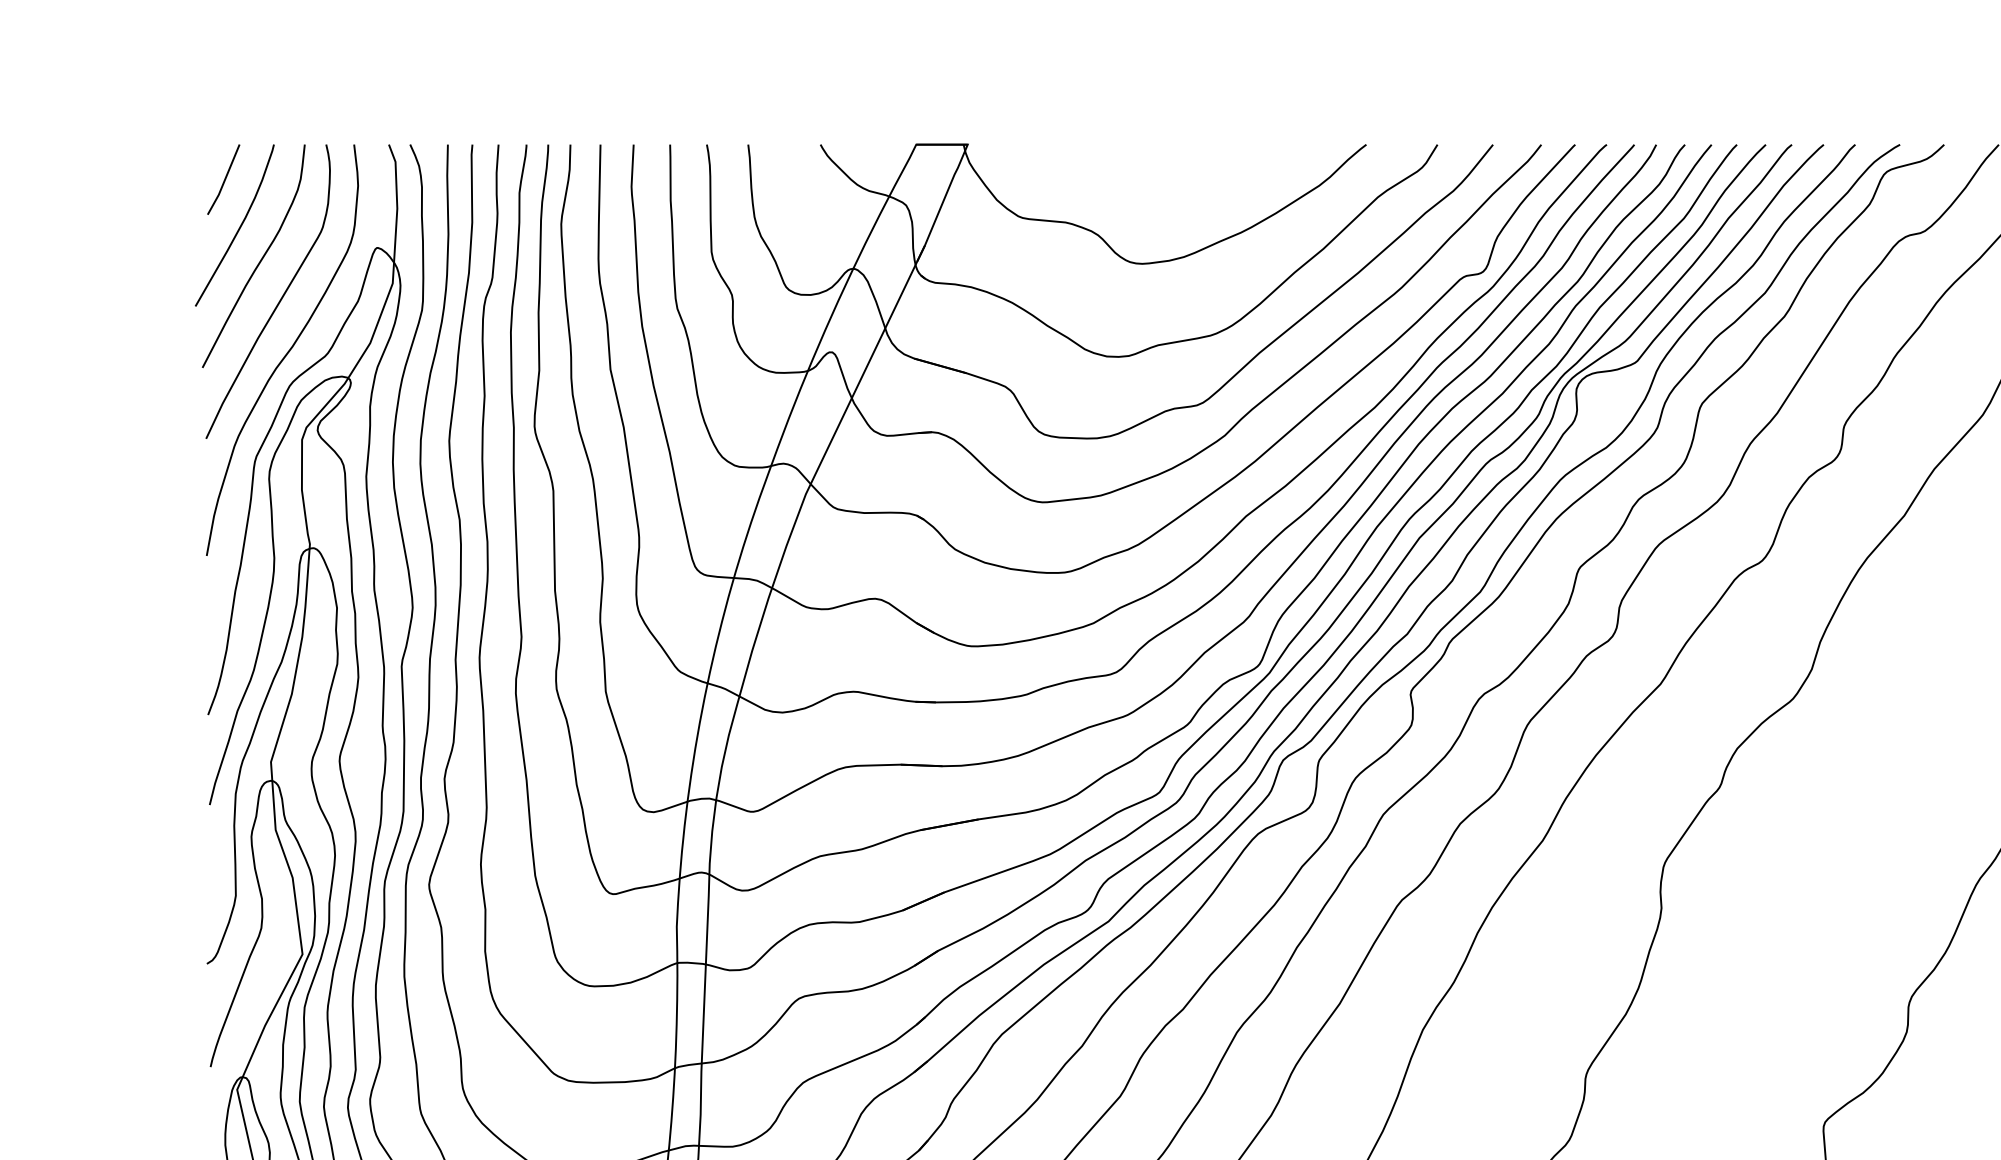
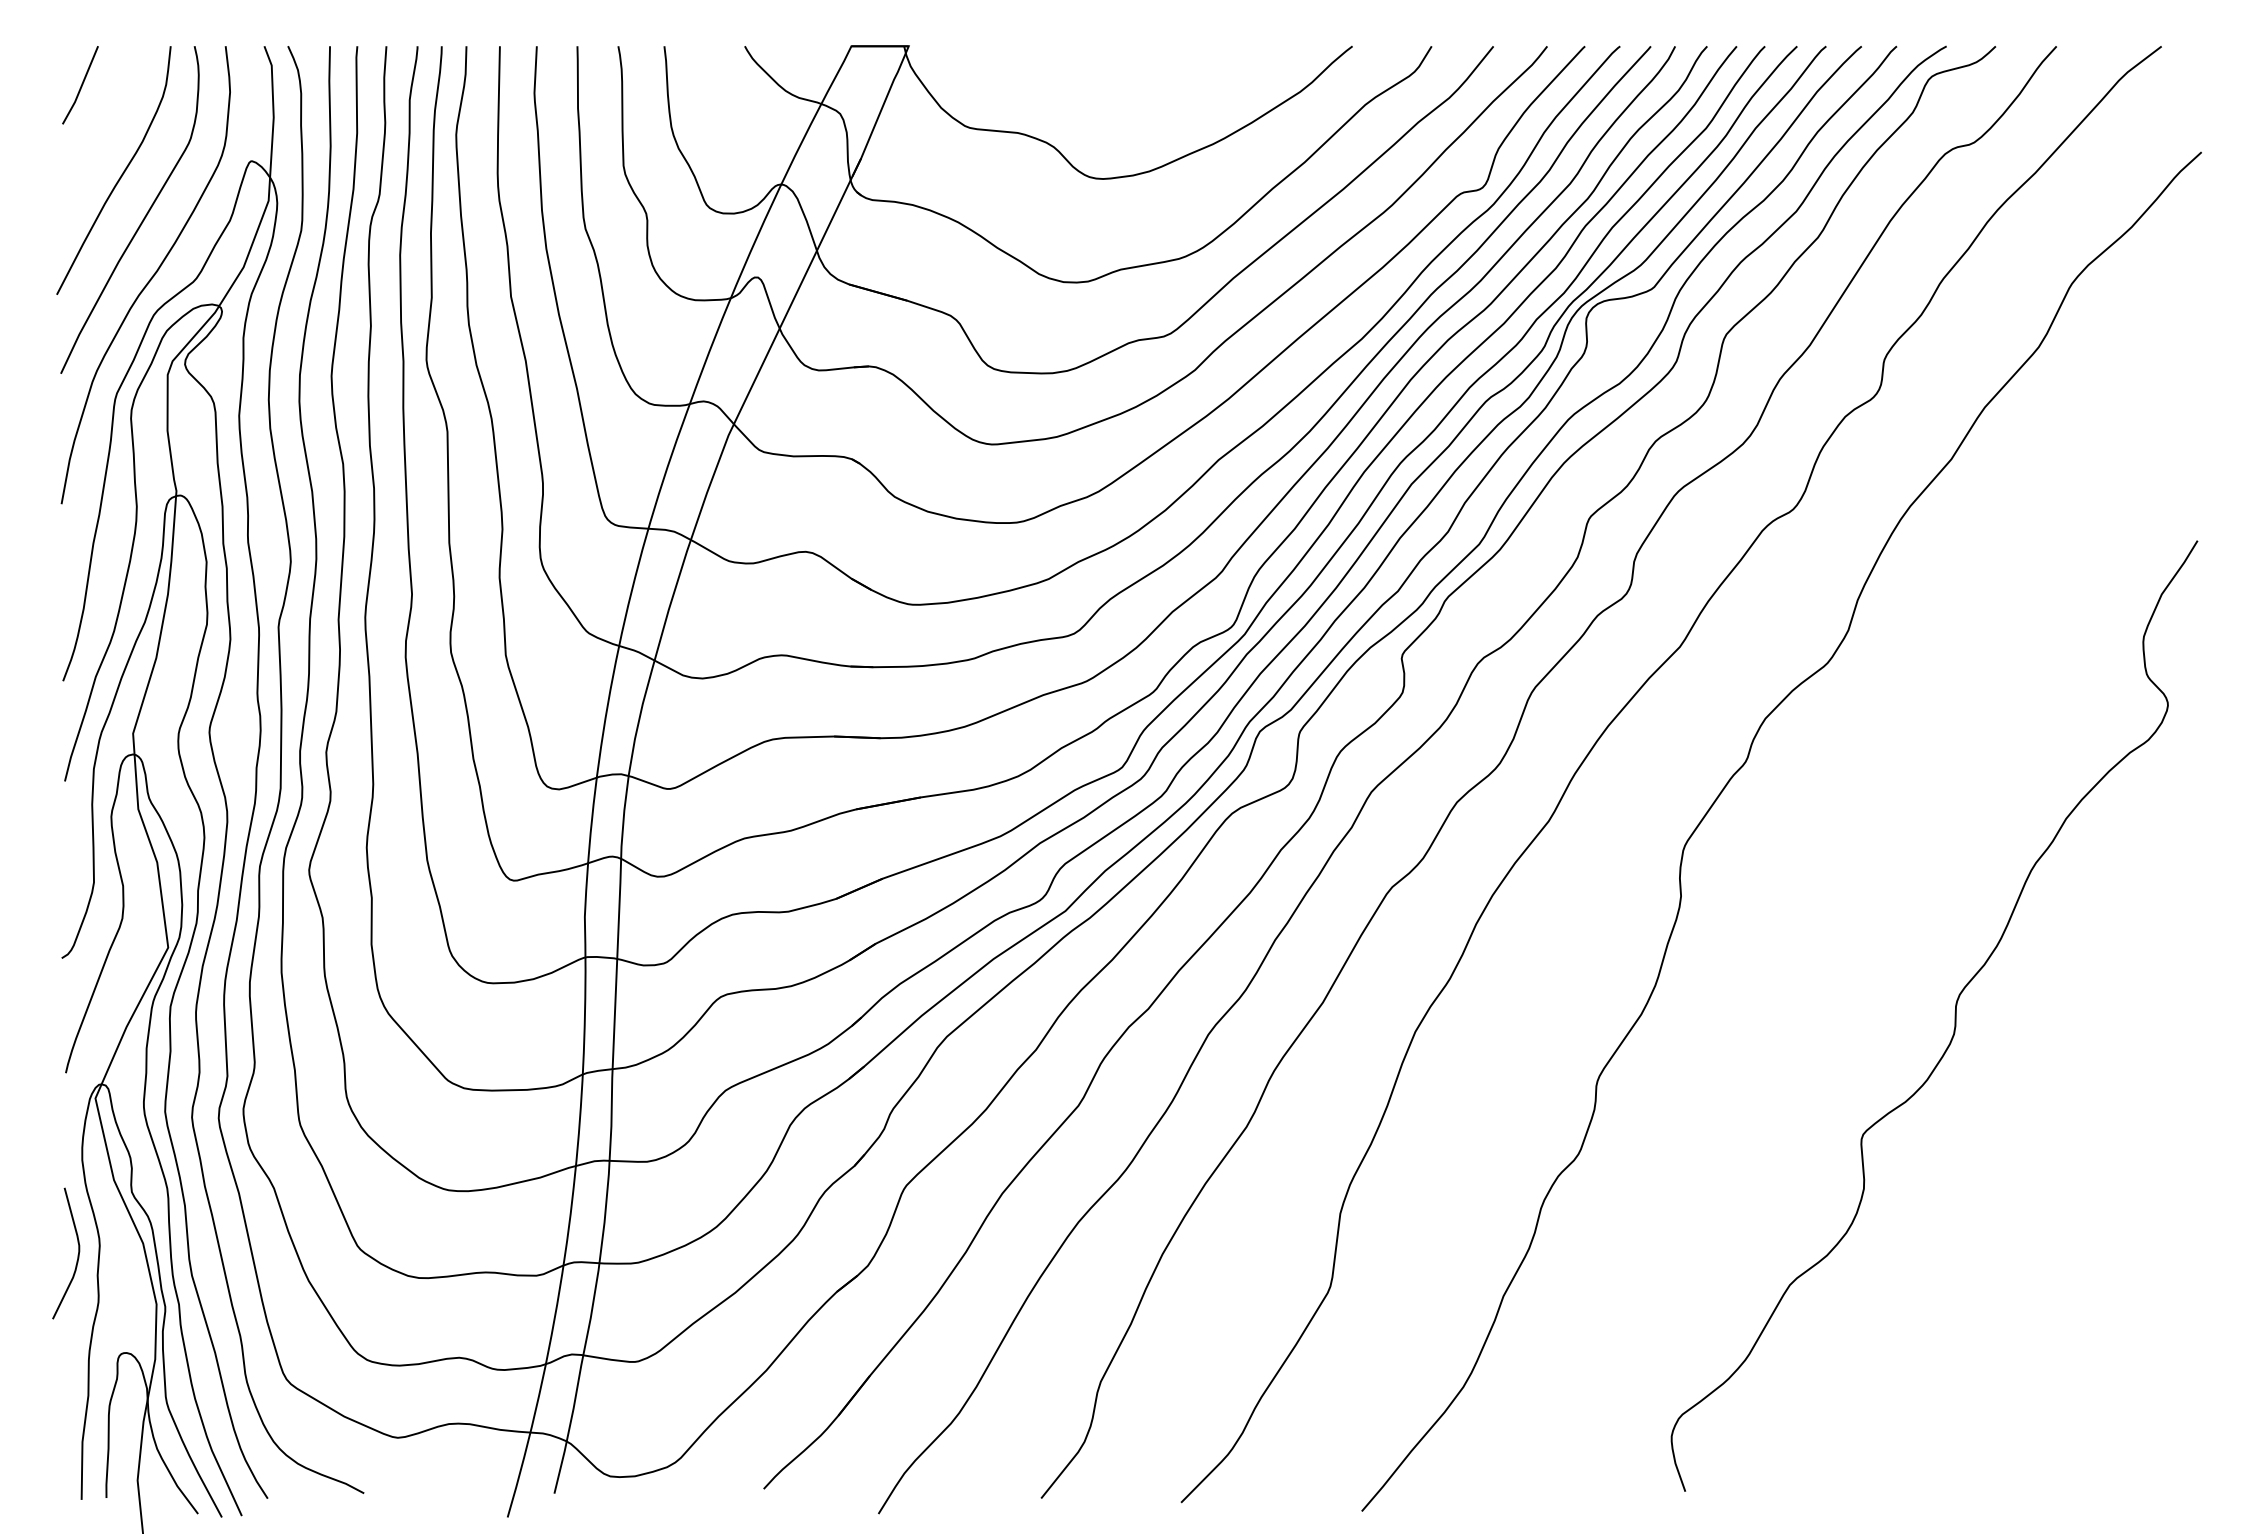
curve: (239, 227) -> (97, 138), removed

